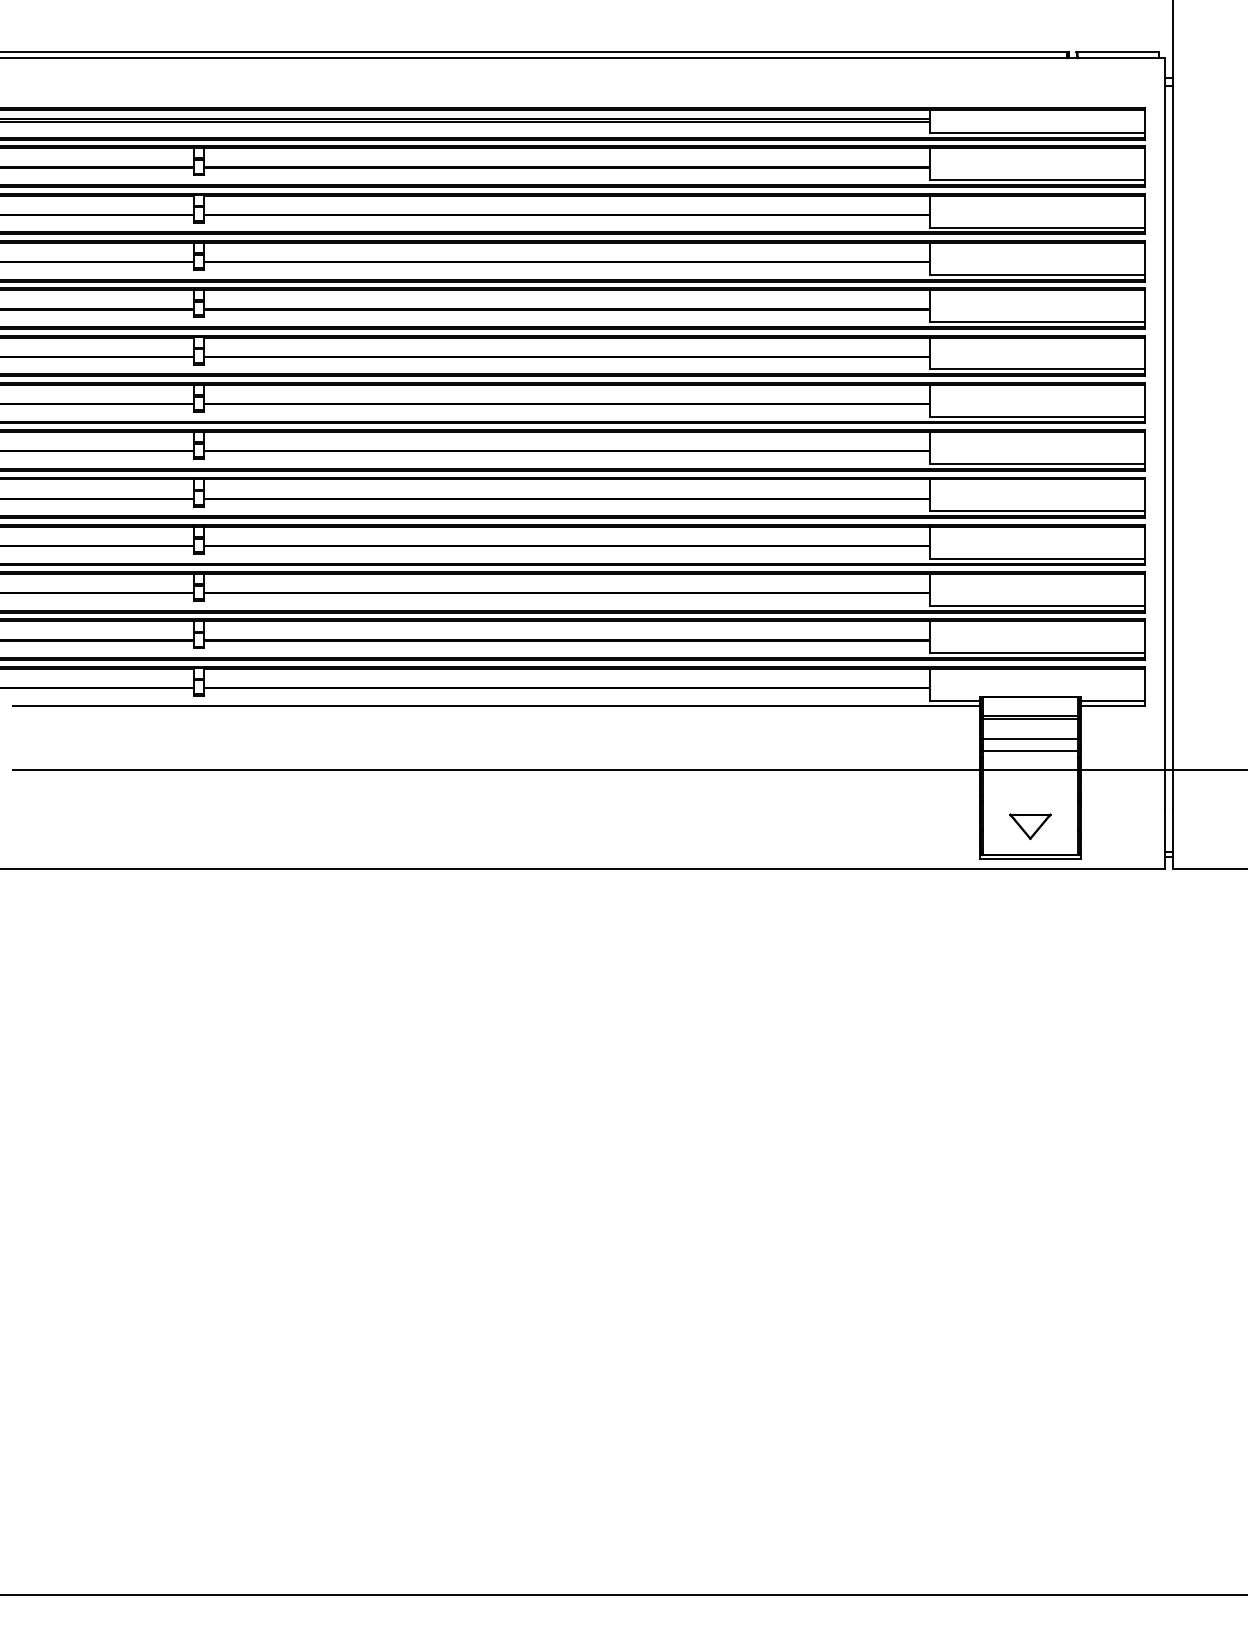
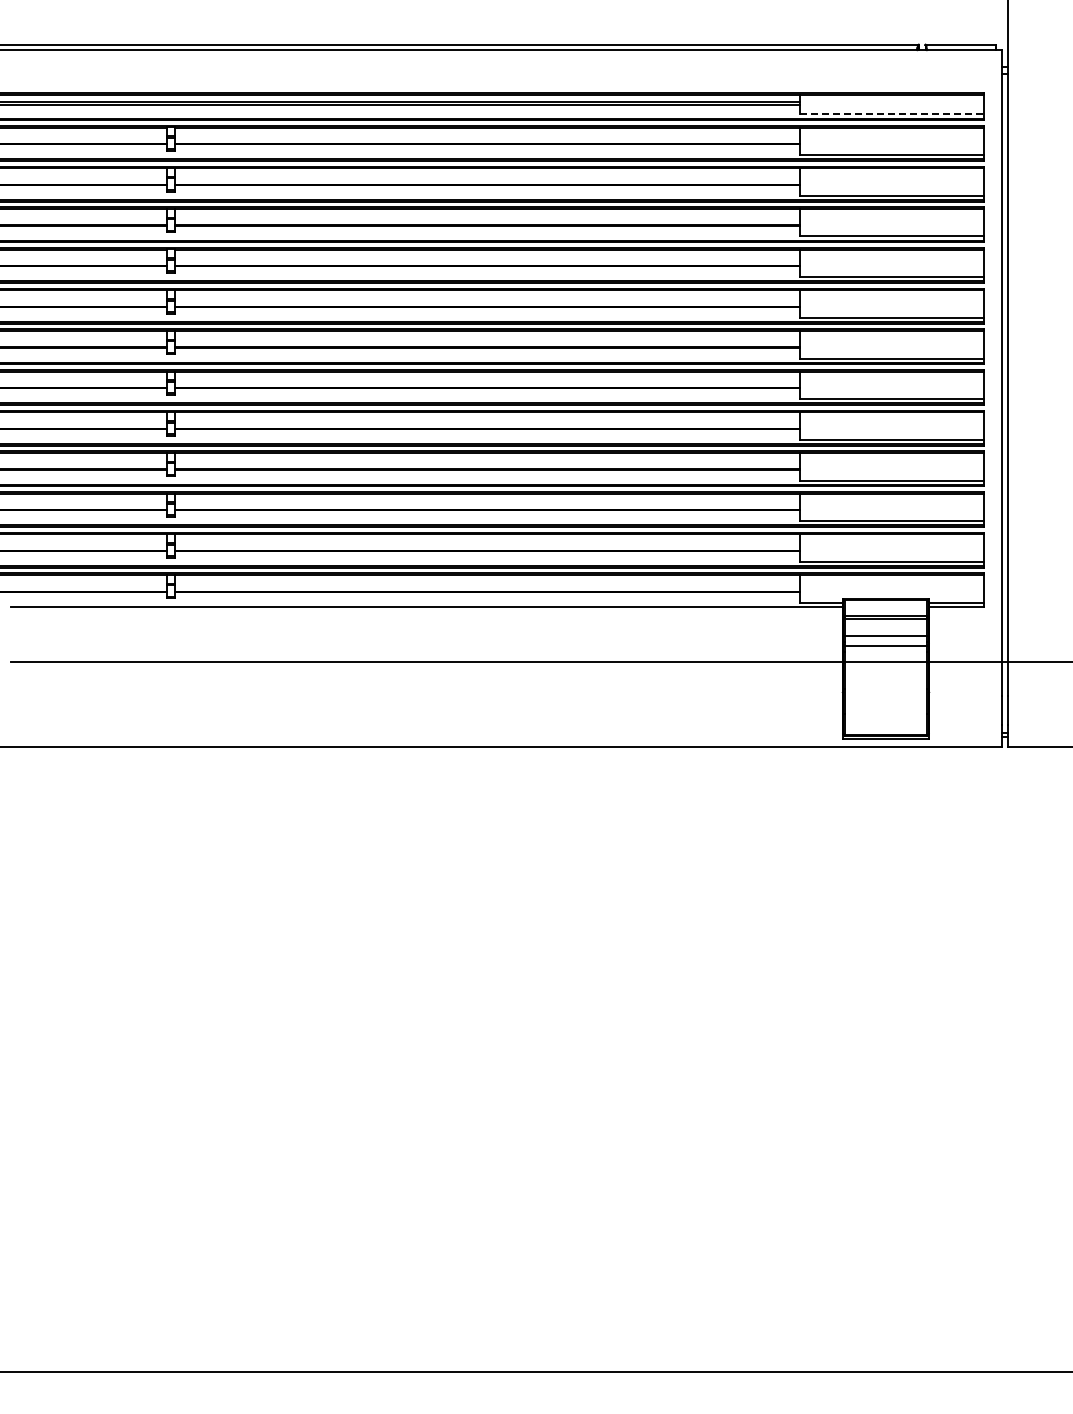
line: (1037, 133) -> (892, 114), solid -> dashed
part: (1029, 826) -> (885, 710), removed

